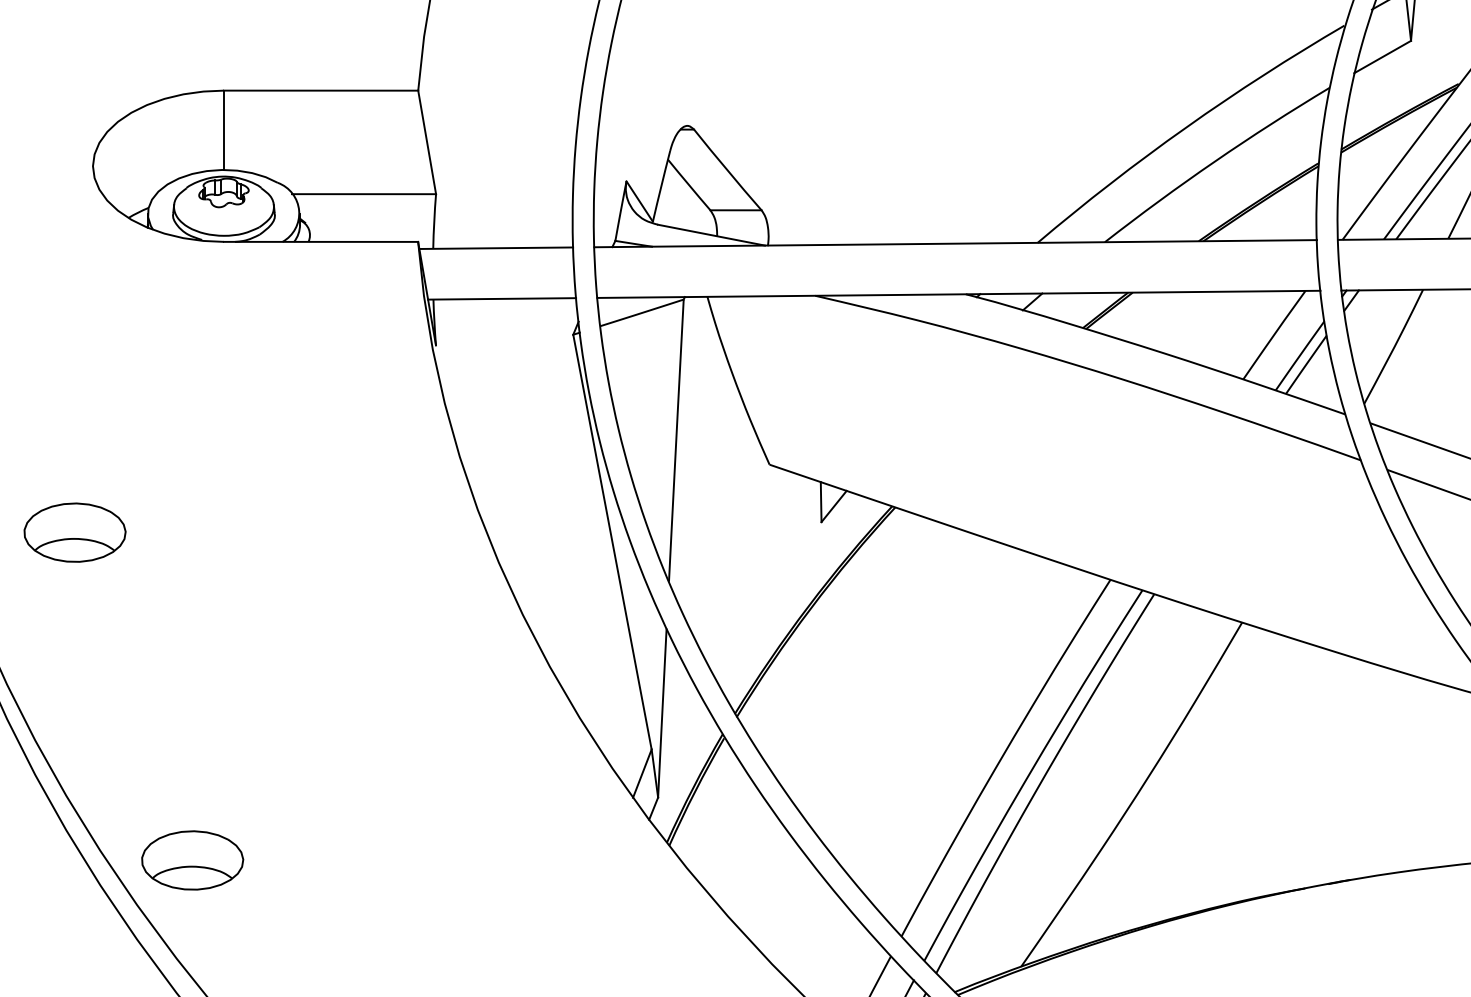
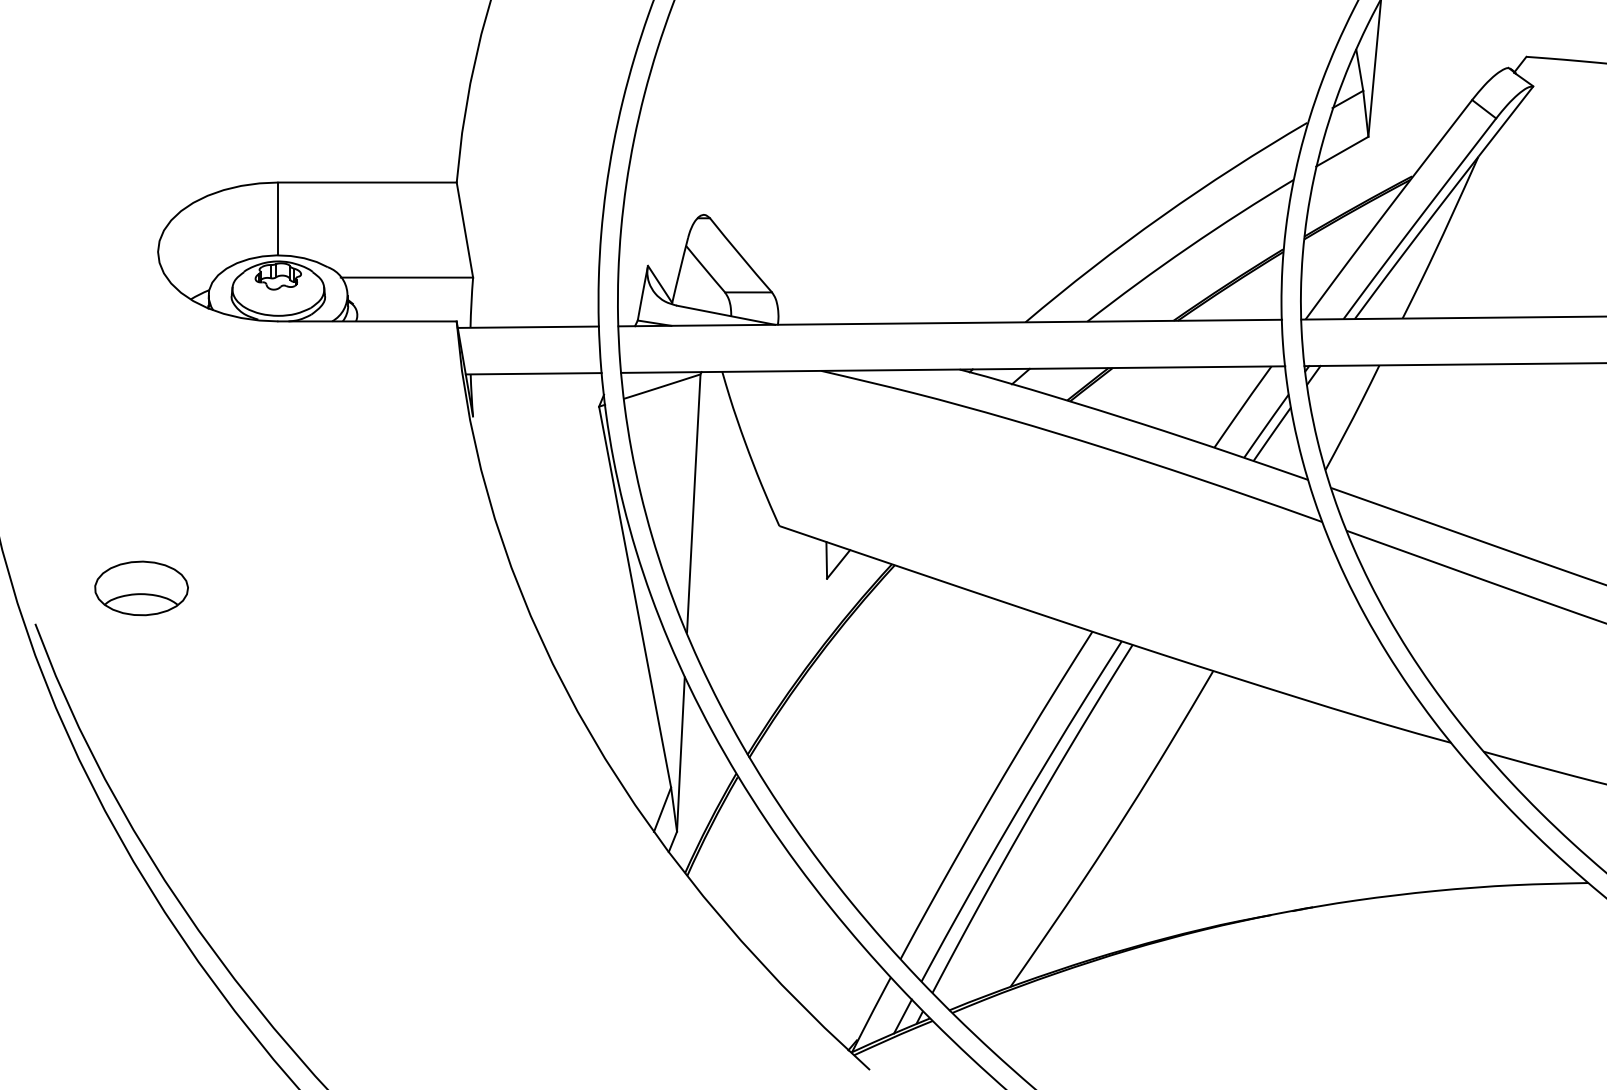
part: (192, 860) -> (249, 889), removed

